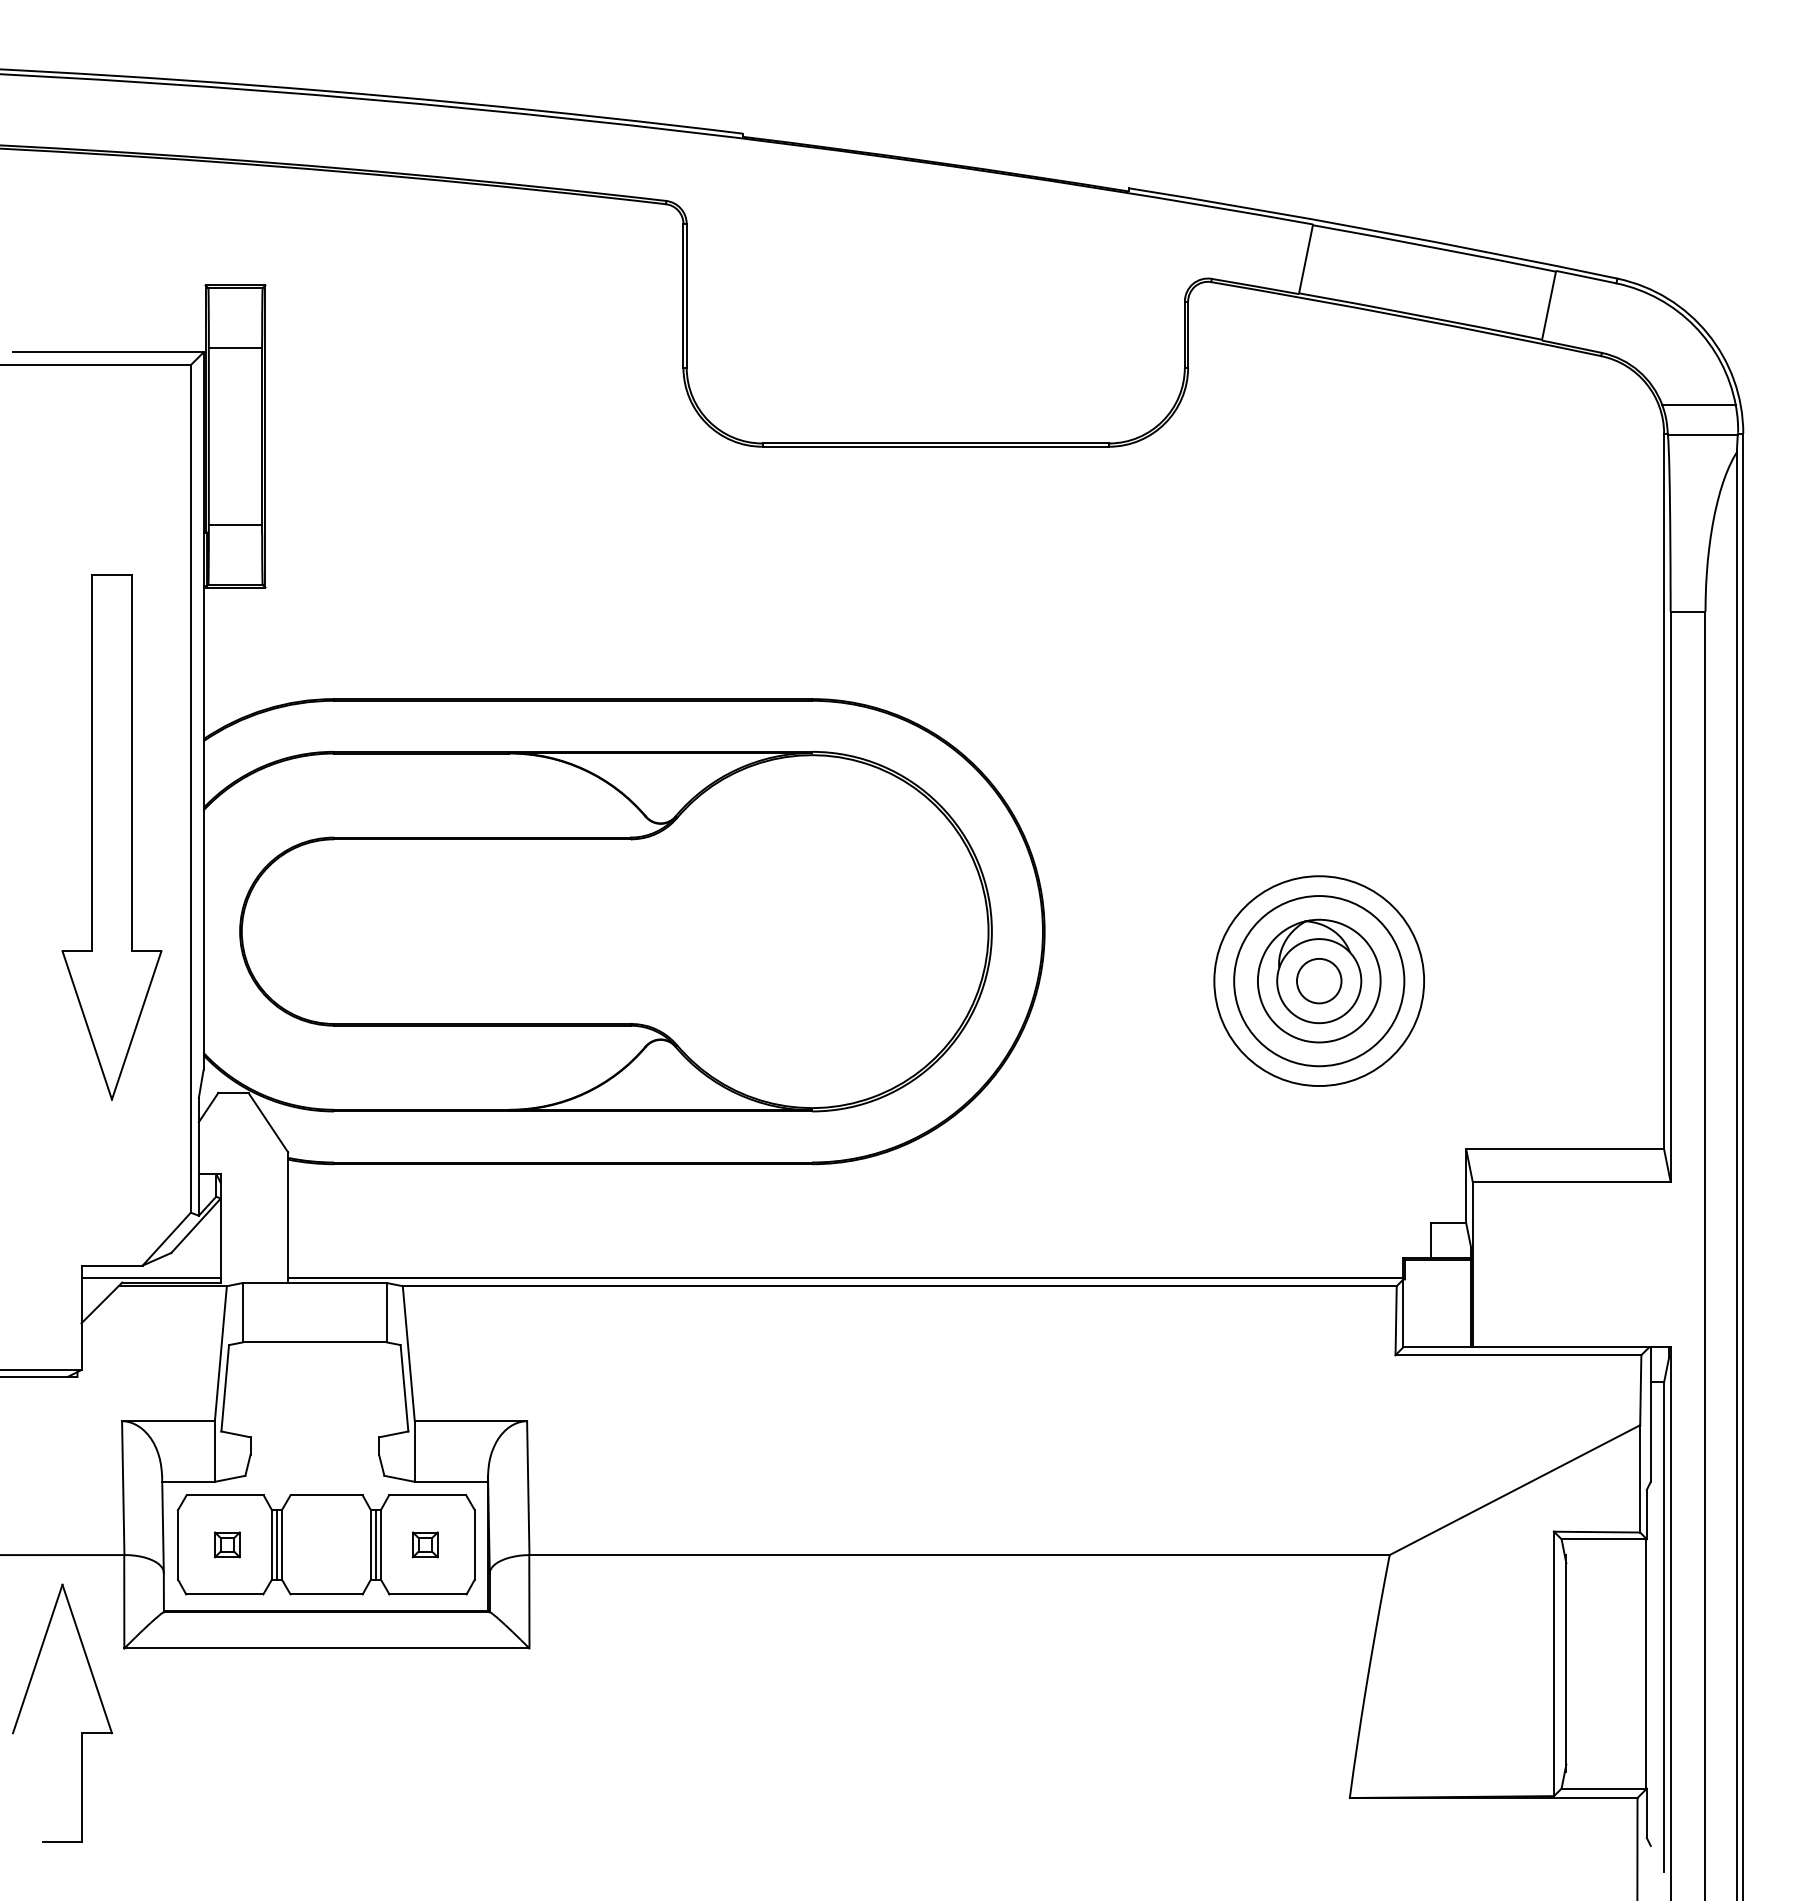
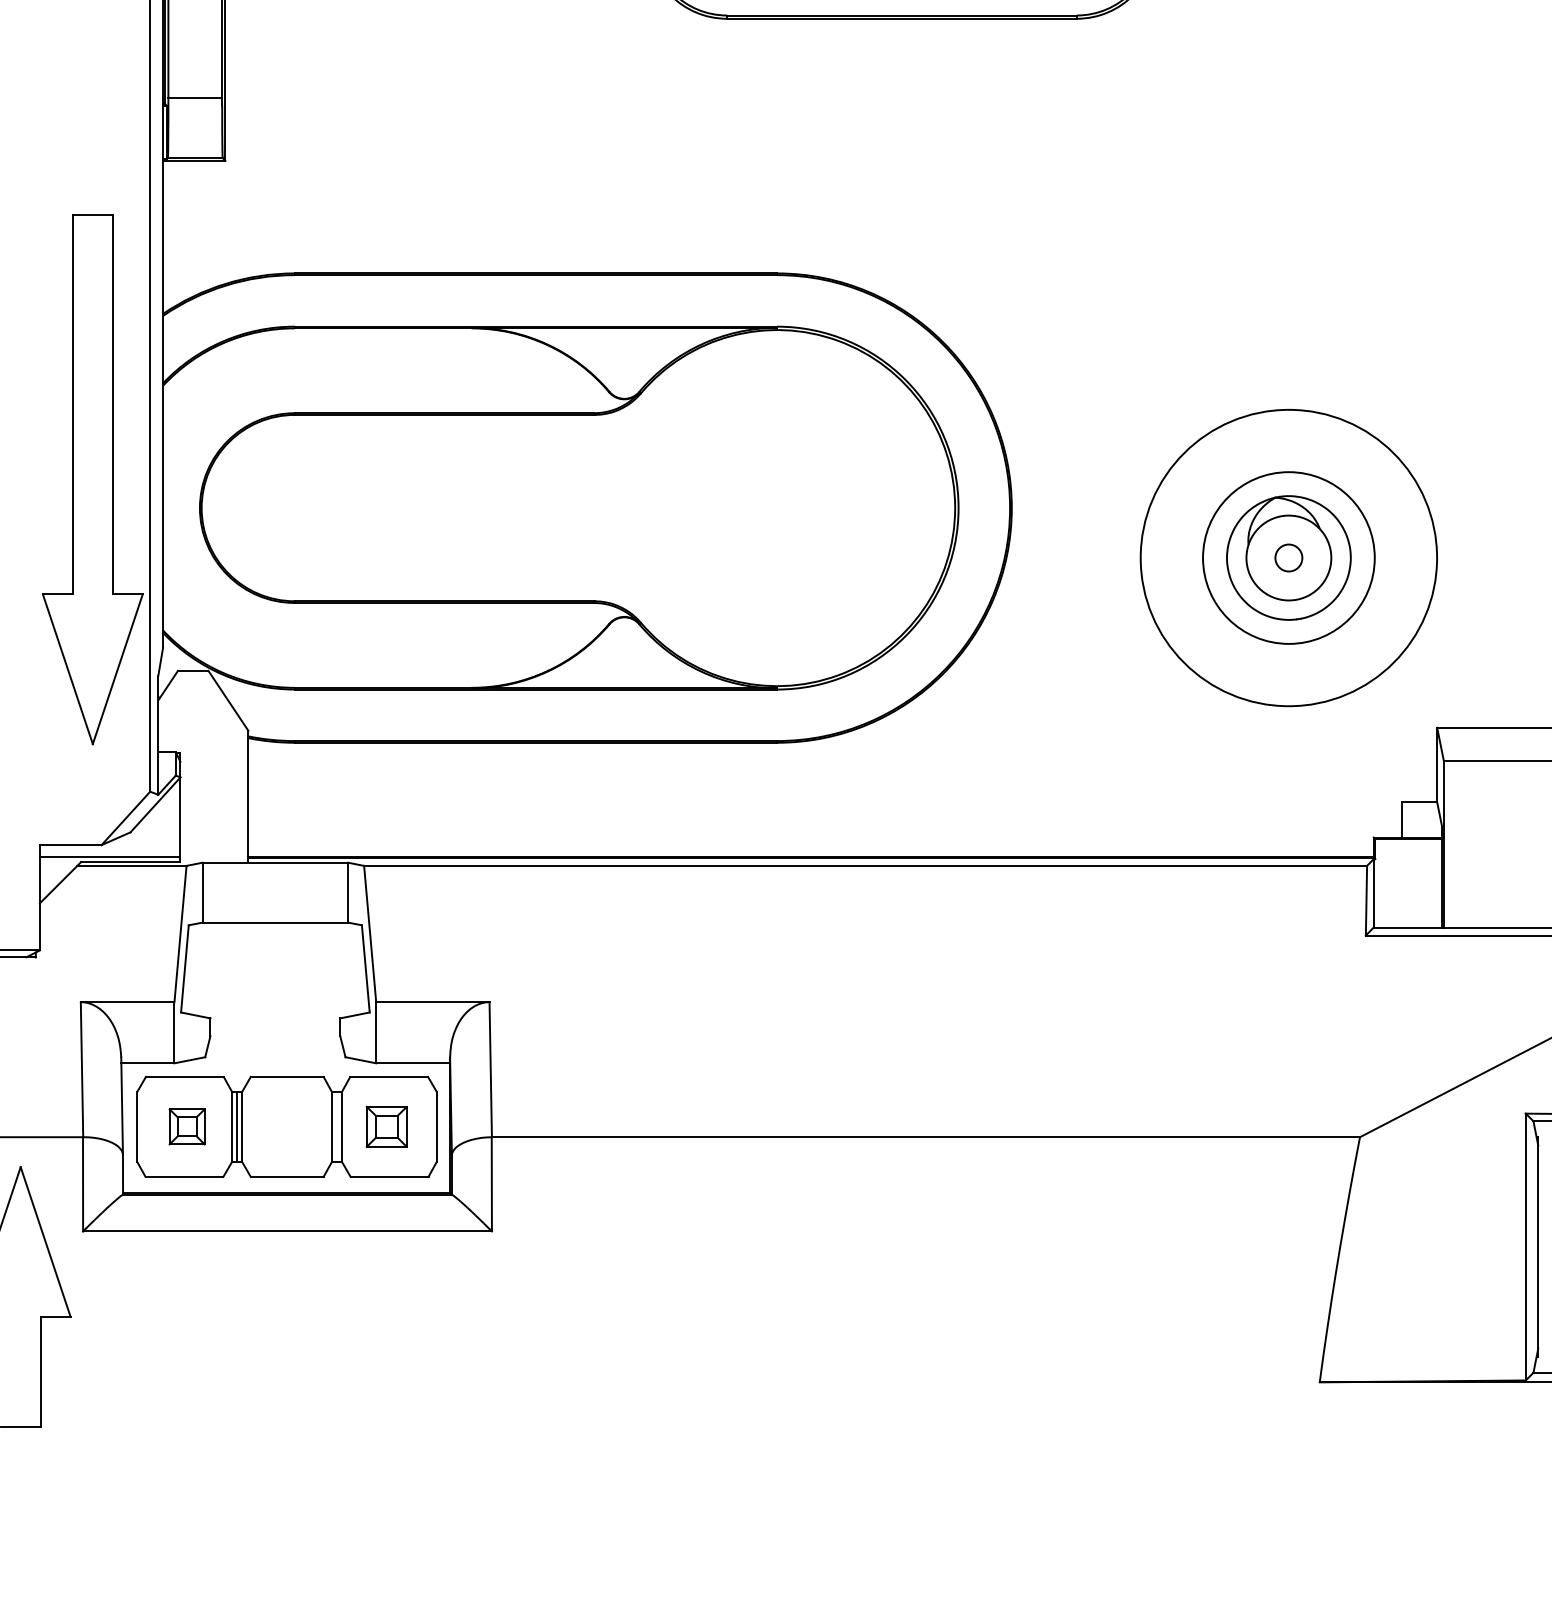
part: (111, 837) -> (92, 479), moved
circle: (1318, 980) -> (1288, 557), size x0.6
circle: (1319, 981) -> (1289, 558), size x1.4
part: (227, 1544) -> (187, 1126), size x1.4
line: (375, 1544) -> (336, 1126), removed
part: (425, 1544) -> (387, 1126), size x1.6

